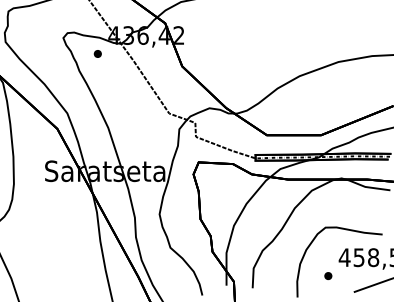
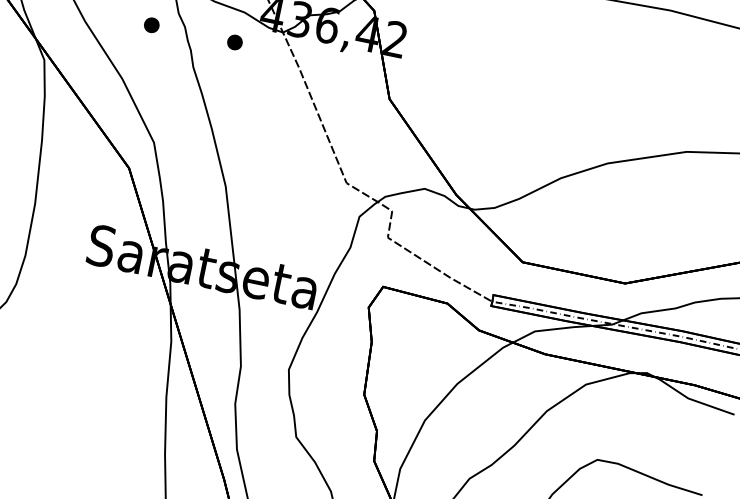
part: (53, 53) -> (151, 24), added

